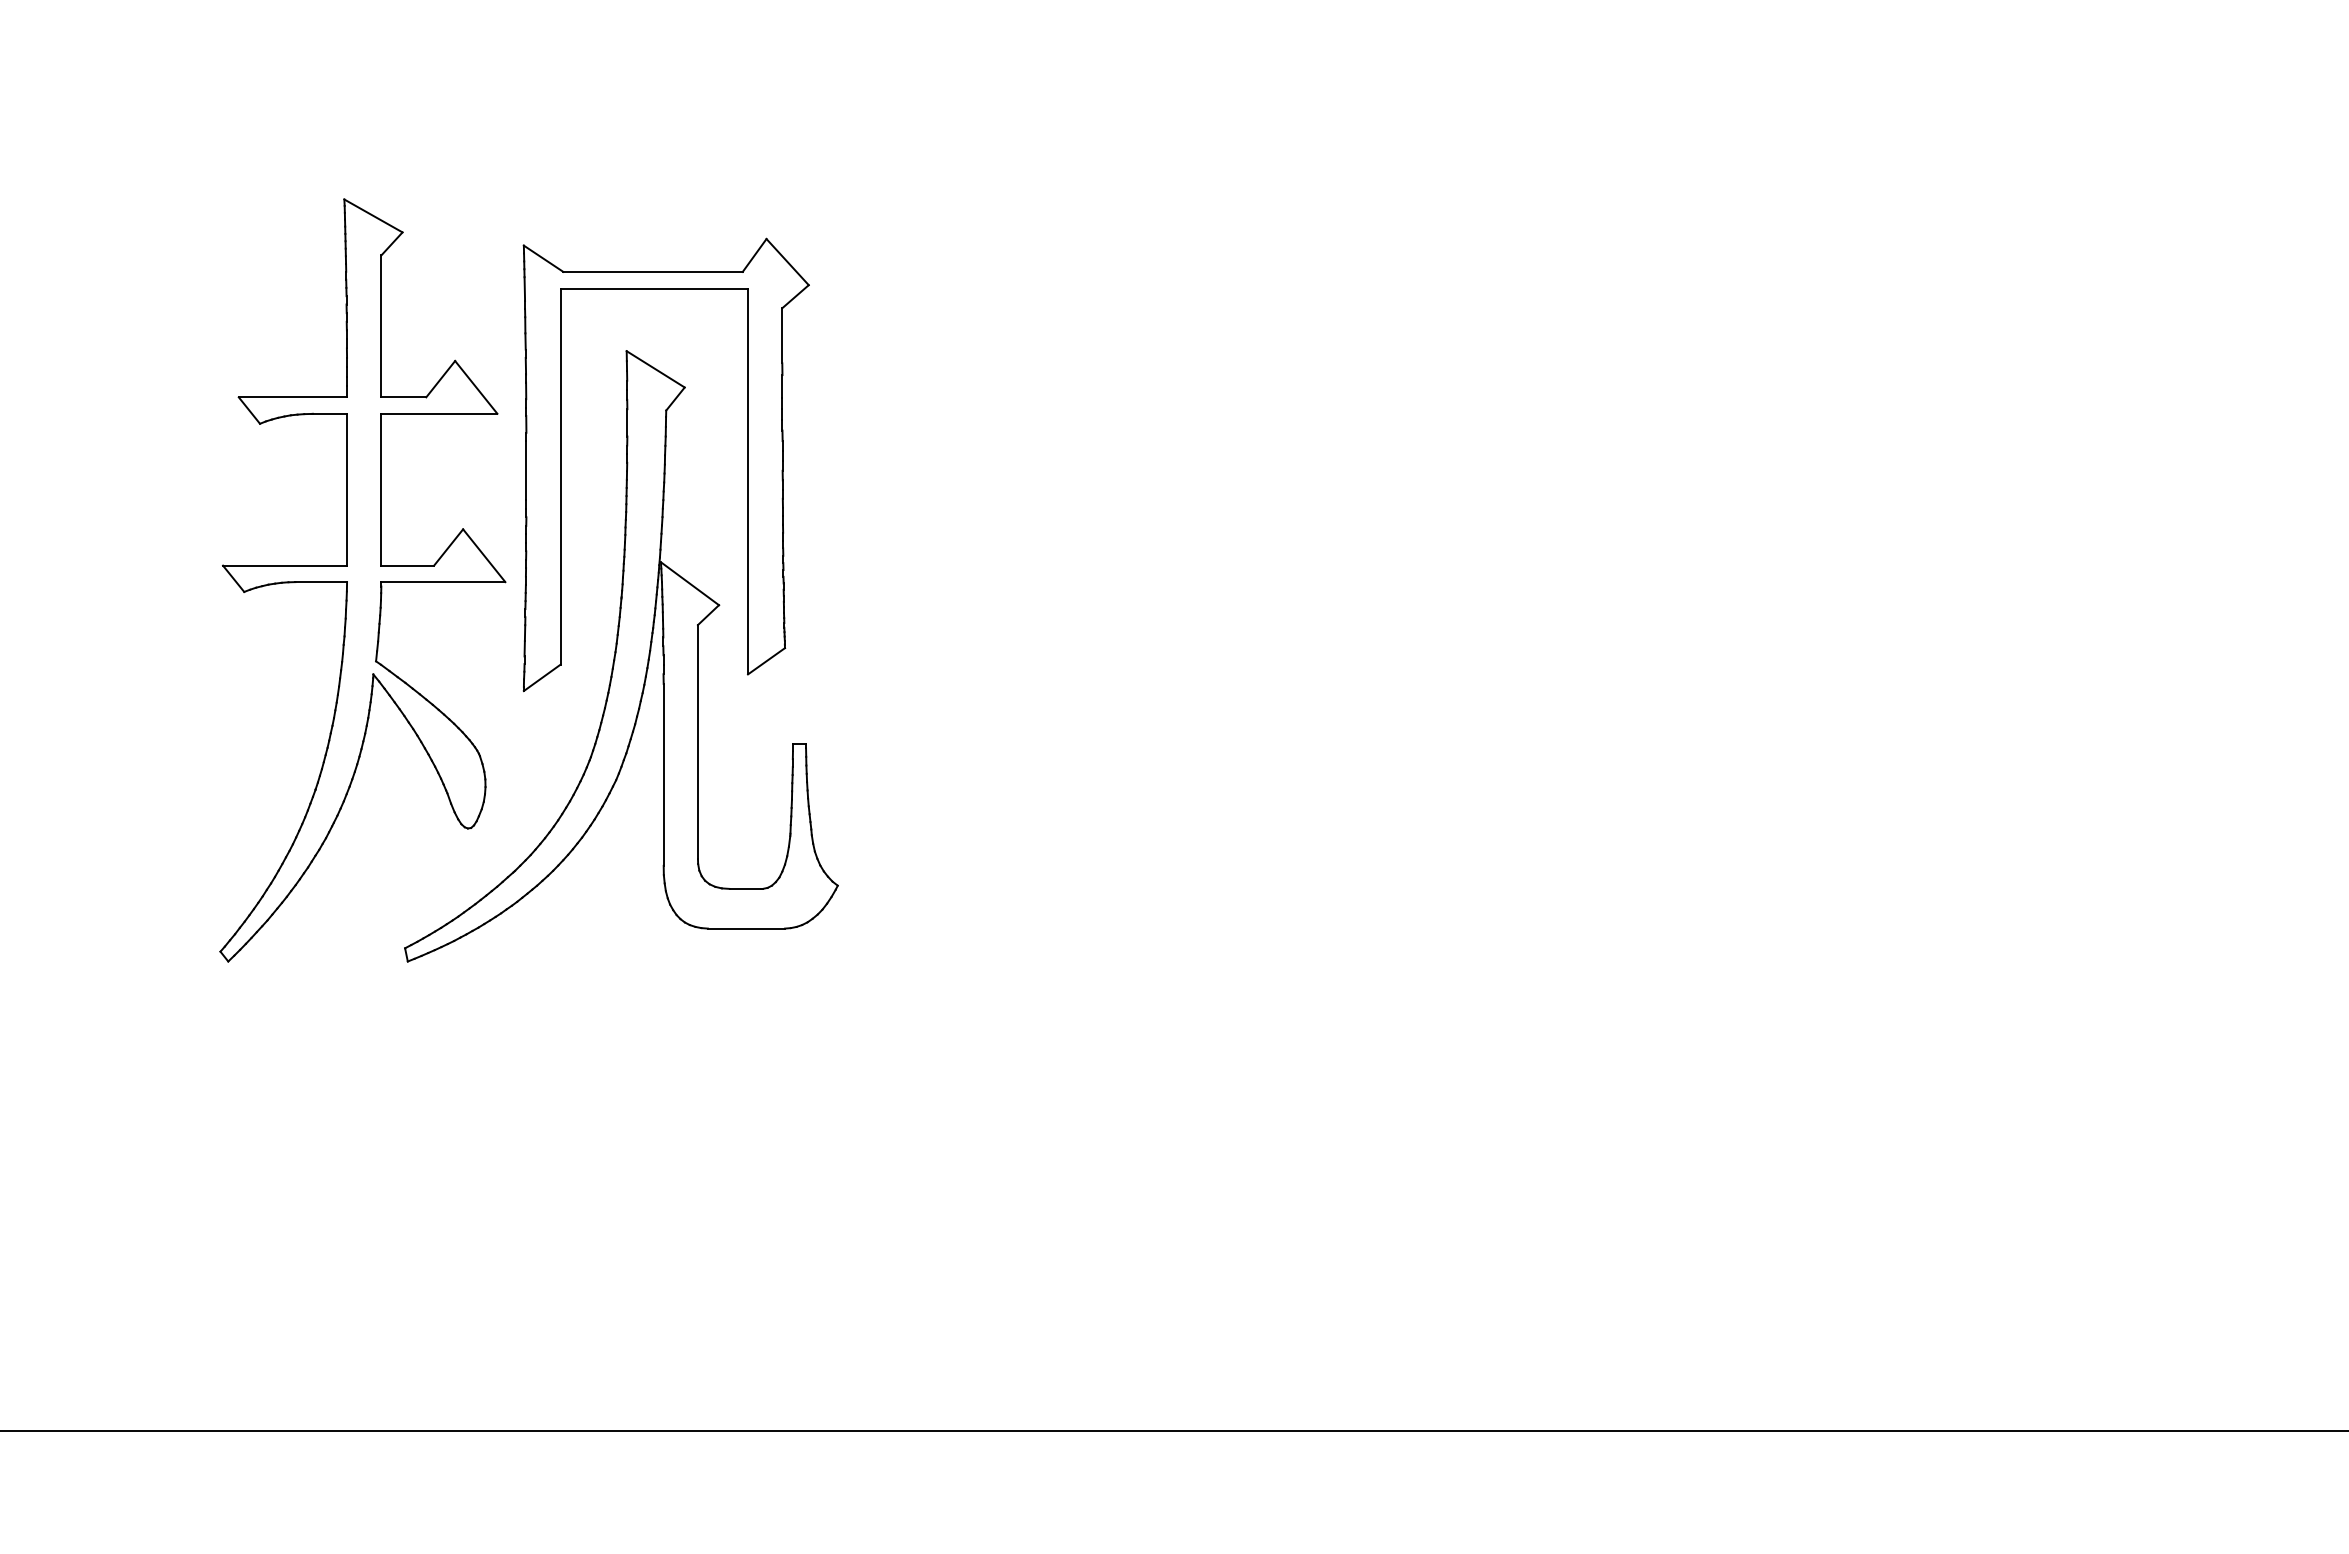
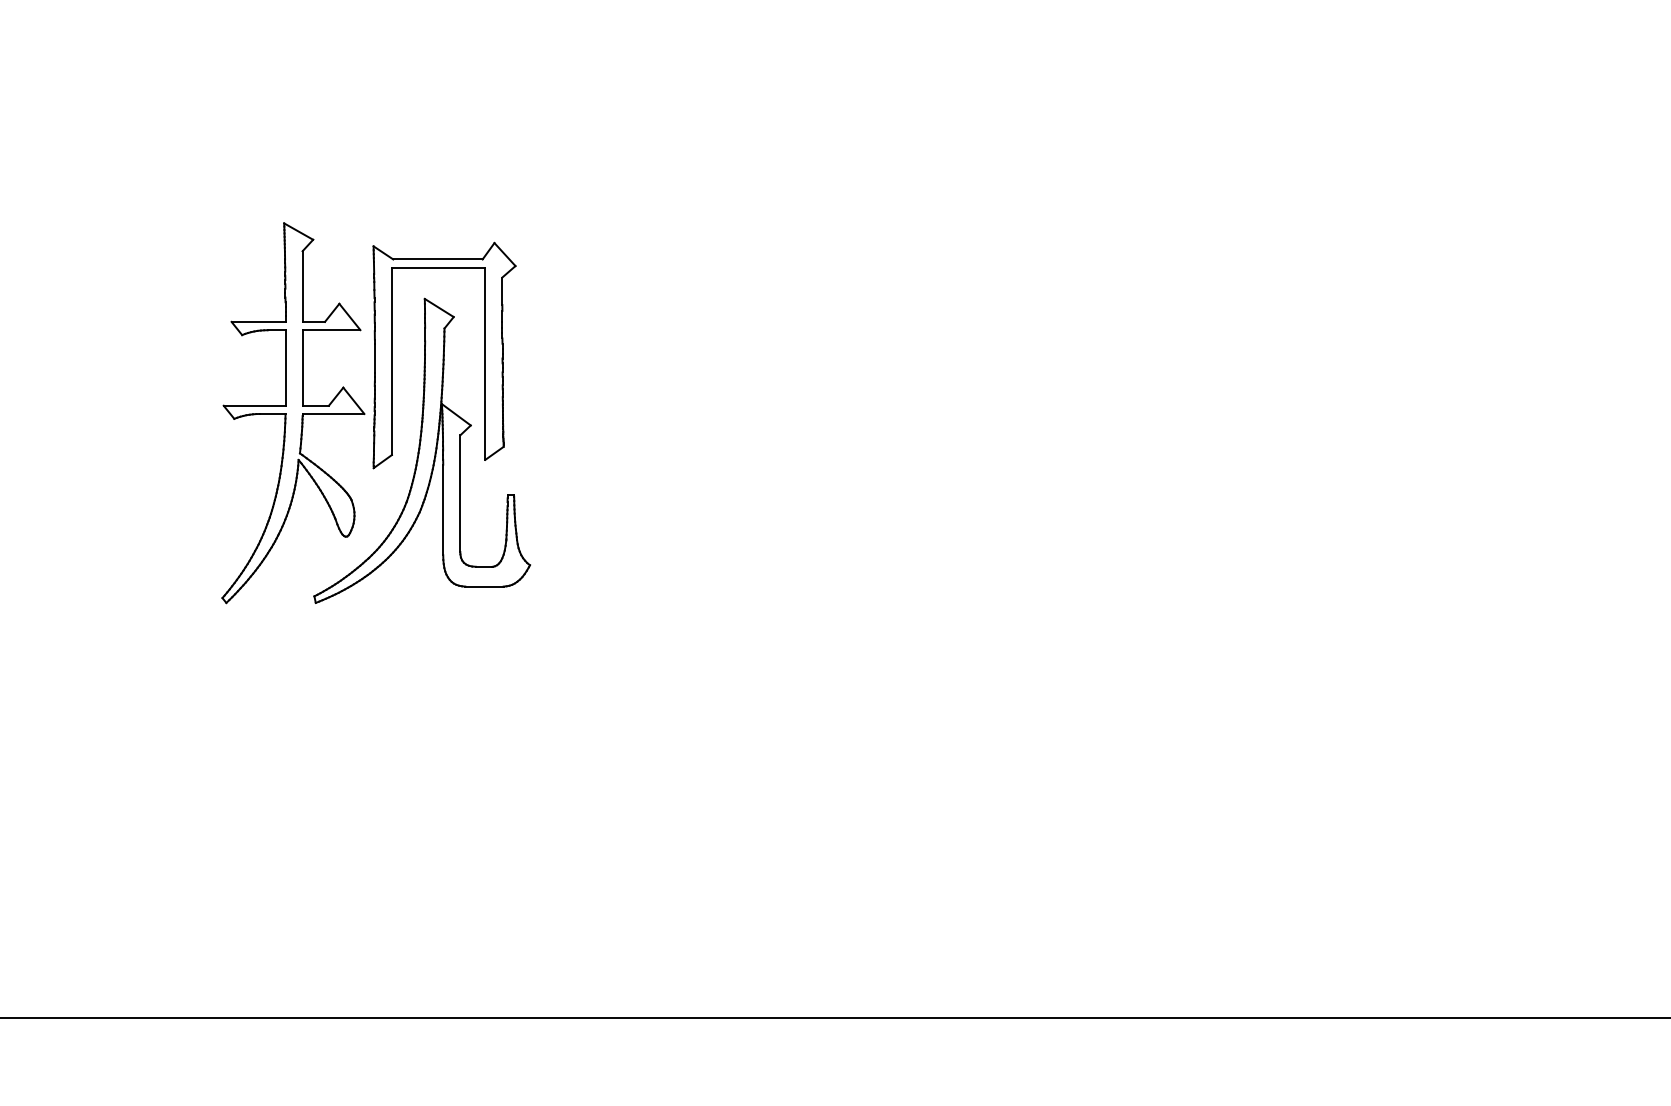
part: (528, 580) -> (375, 413), size x0.7

